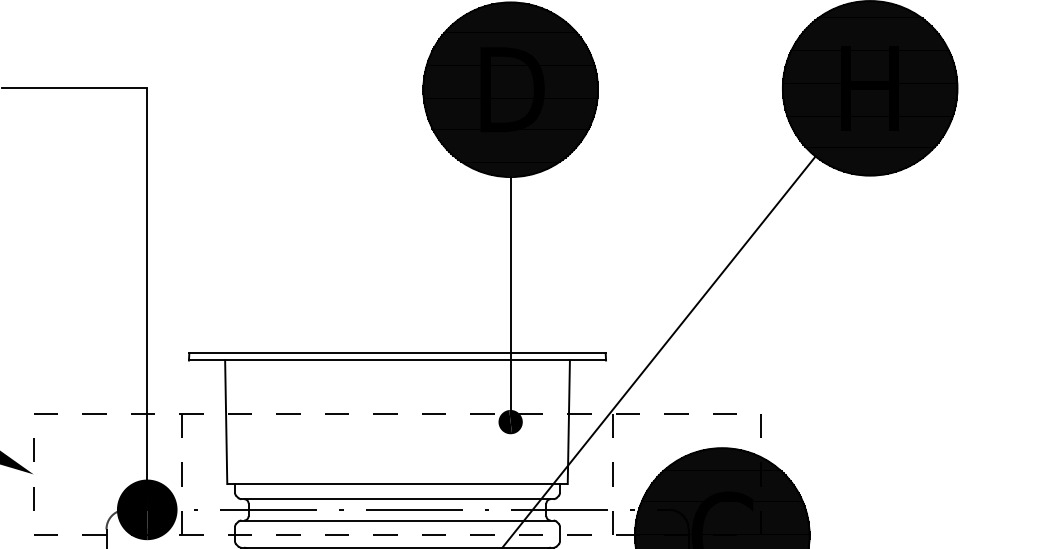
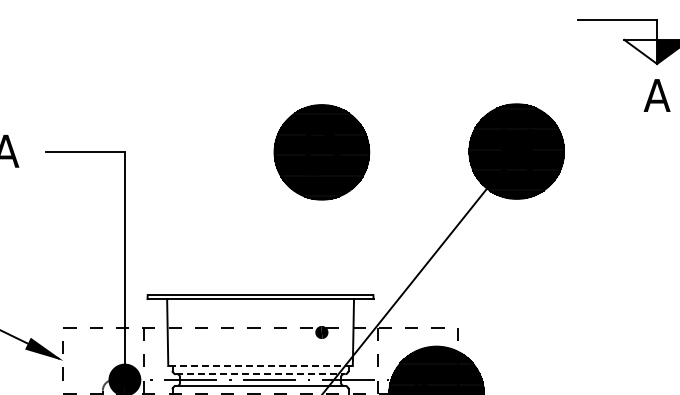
line: (509, 294) -> (321, 263), removed
line: (399, 484) -> (261, 366), solid -> dashed
line: (397, 499) -> (260, 374), solid -> dashed

